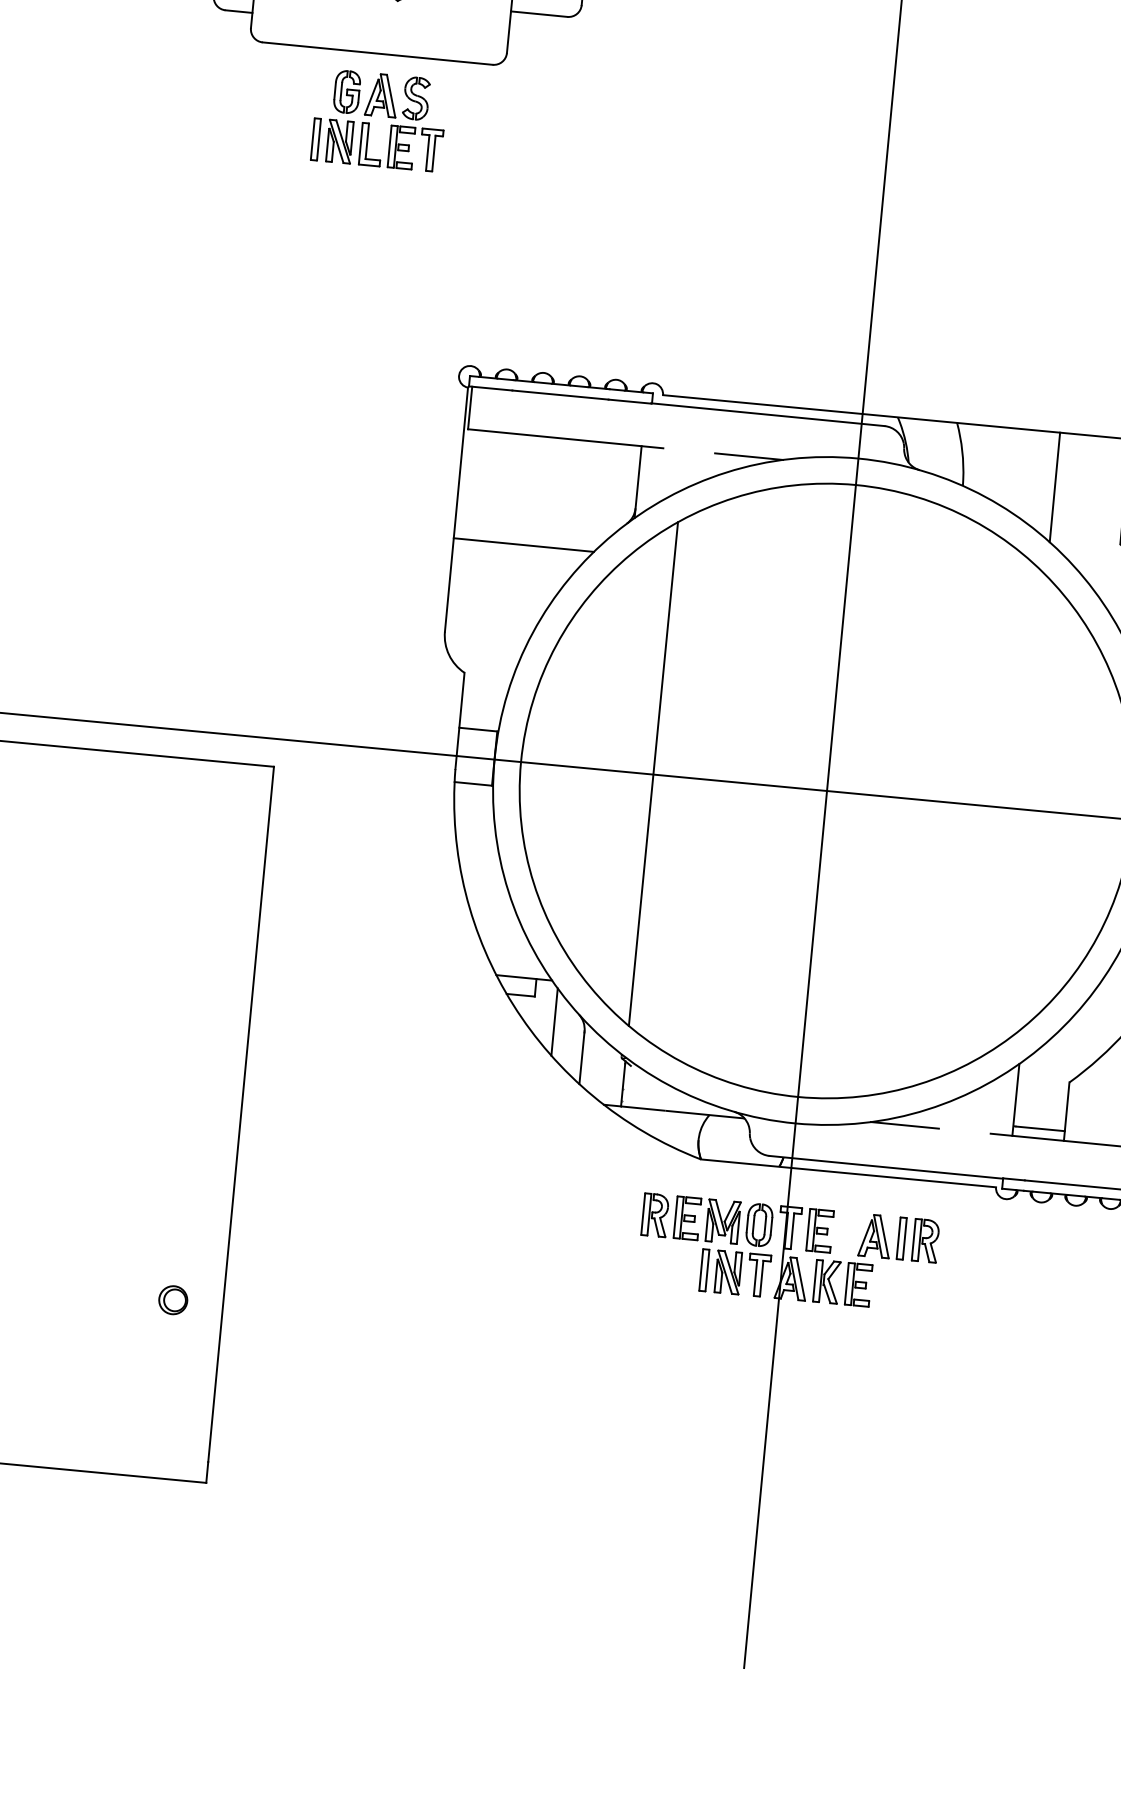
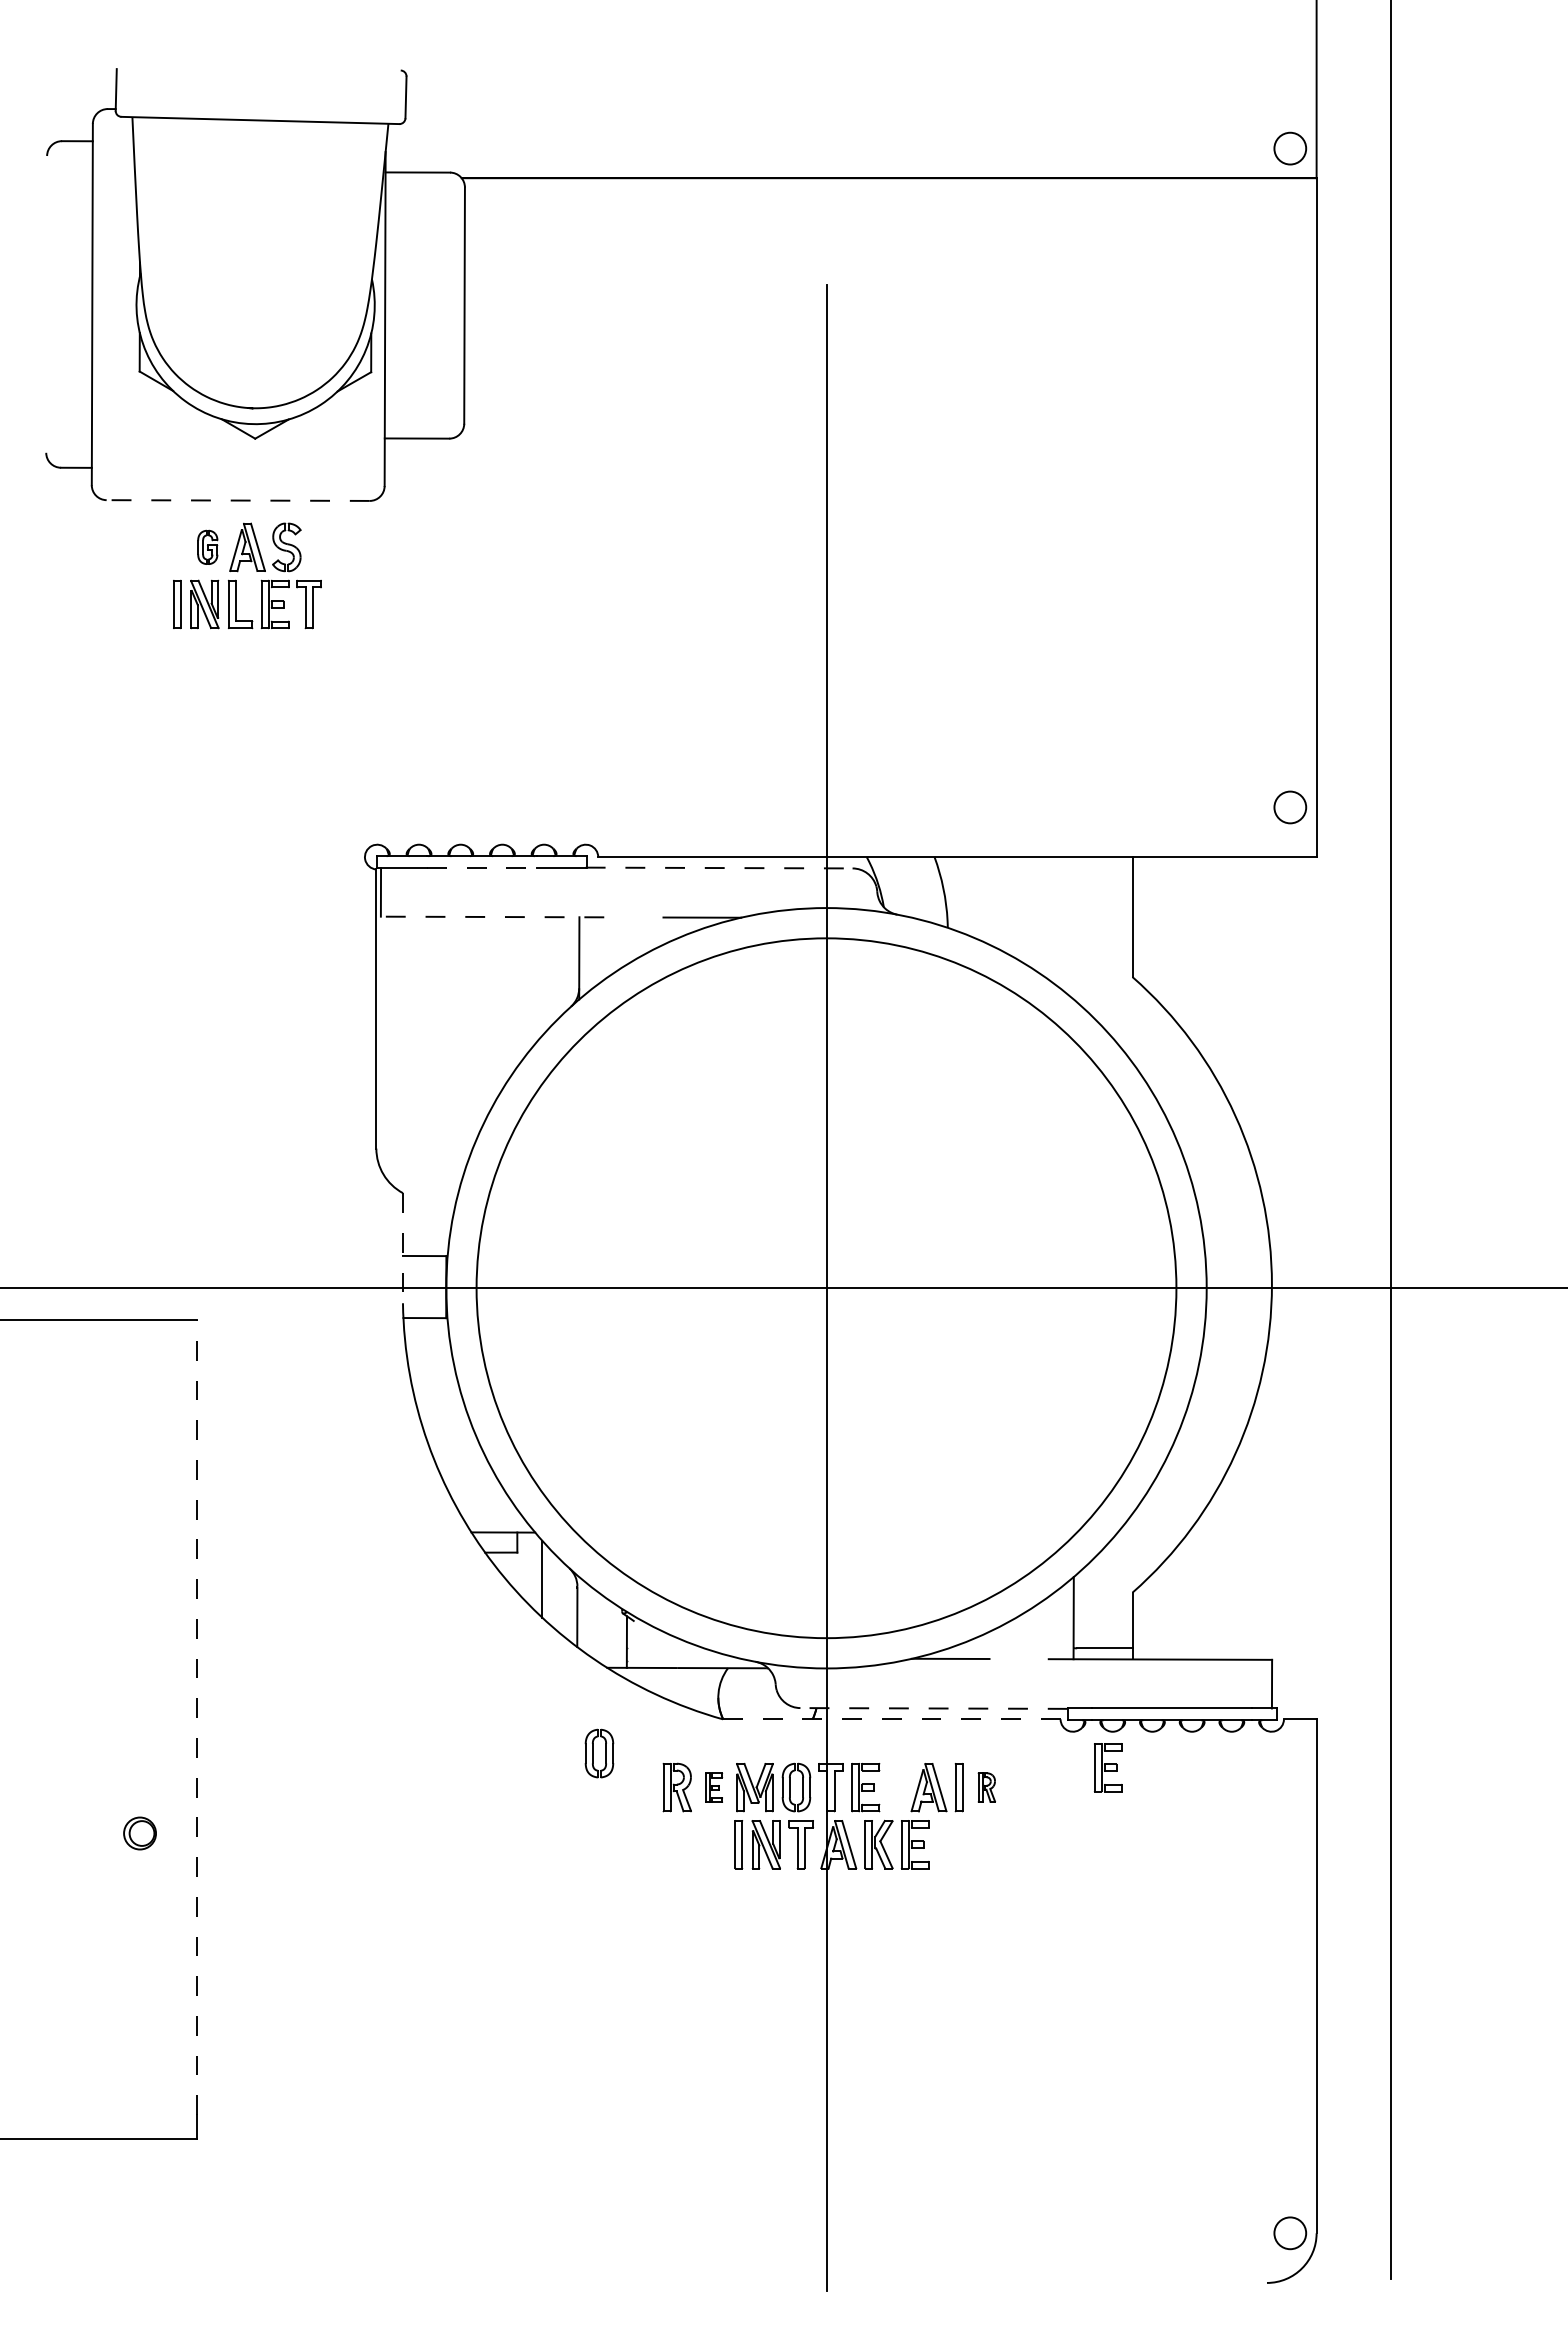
line: (377, 53) -> (238, 500), solid -> dashed
part: (346, 92) -> (207, 547), size x0.7
line: (560, 395) -> (481, 868), solid -> dashed
line: (768, 415) -> (719, 868), solid -> dashed
line: (565, 439) -> (492, 917), solid -> dashed
line: (1055, 487) -> (1052, 919), removed
line: (523, 544) -> (456, 1041), removed
line: (459, 721) -> (402, 1248), solid -> dashed
line: (653, 773) -> (627, 1287), removed
line: (241, 1114) -> (197, 1717), solid -> dashed
line: (886, 1167) -> (934, 1708), solid -> dashed
line: (848, 1173) -> (891, 1719), solid -> dashed
part: (590, 1179) -> (599, 1753), added
part: (686, 1218) -> (713, 1787), size x0.6
part: (1033, 1233) -> (1108, 1767), added
part: (925, 1240) -> (986, 1787), size x0.6
part: (172, 1300) -> (139, 1833), moved

